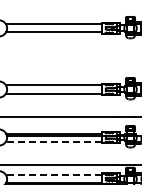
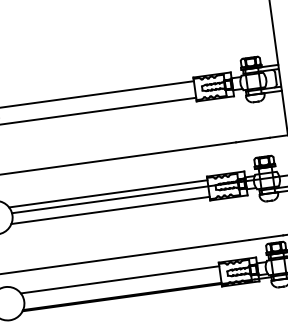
line: (53, 141) -> (109, 210), dashed -> solid
line: (53, 175) -> (118, 280), dashed -> solid

